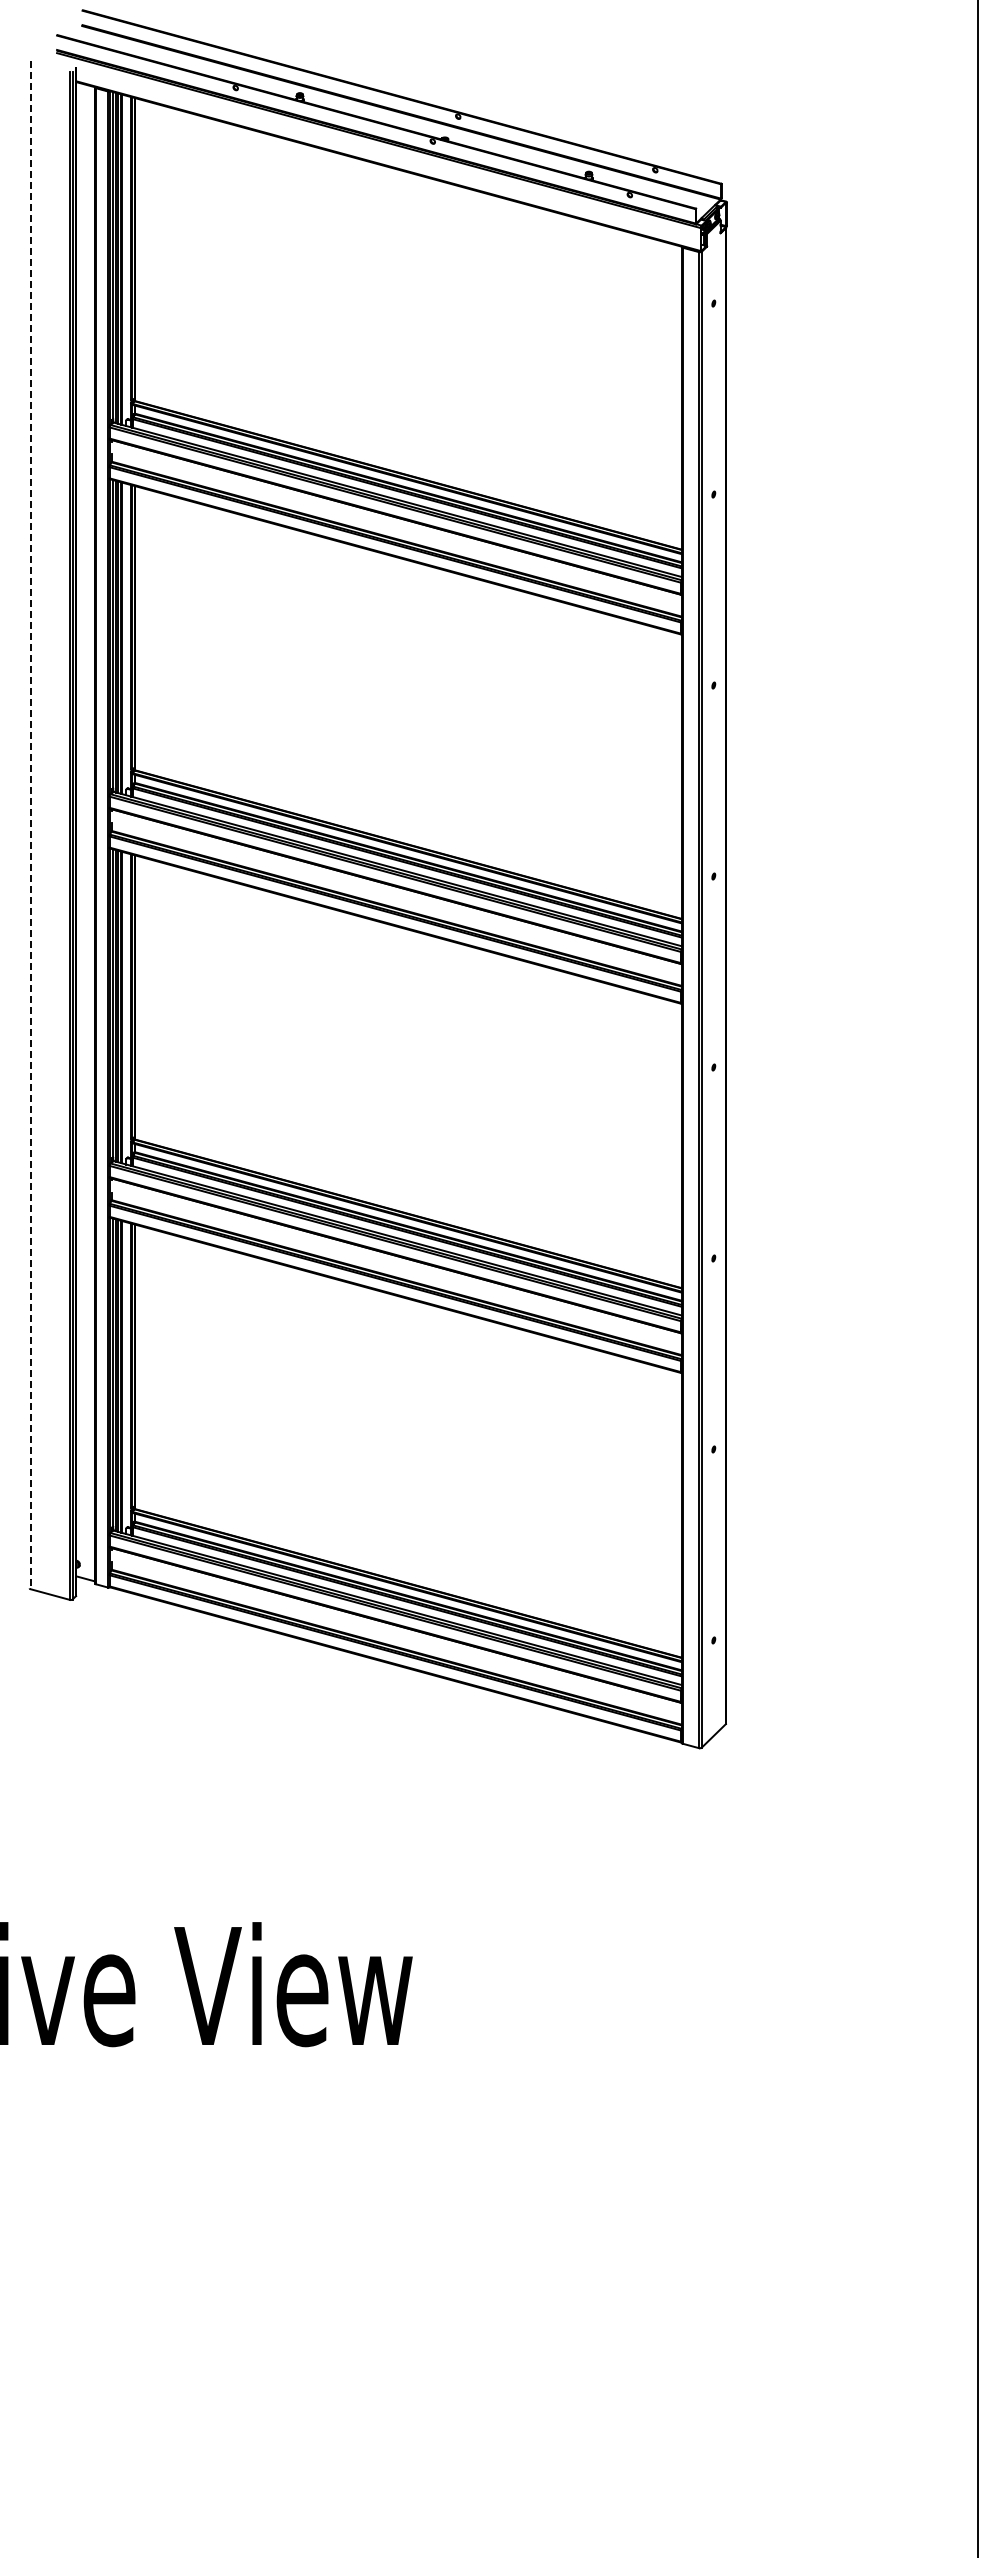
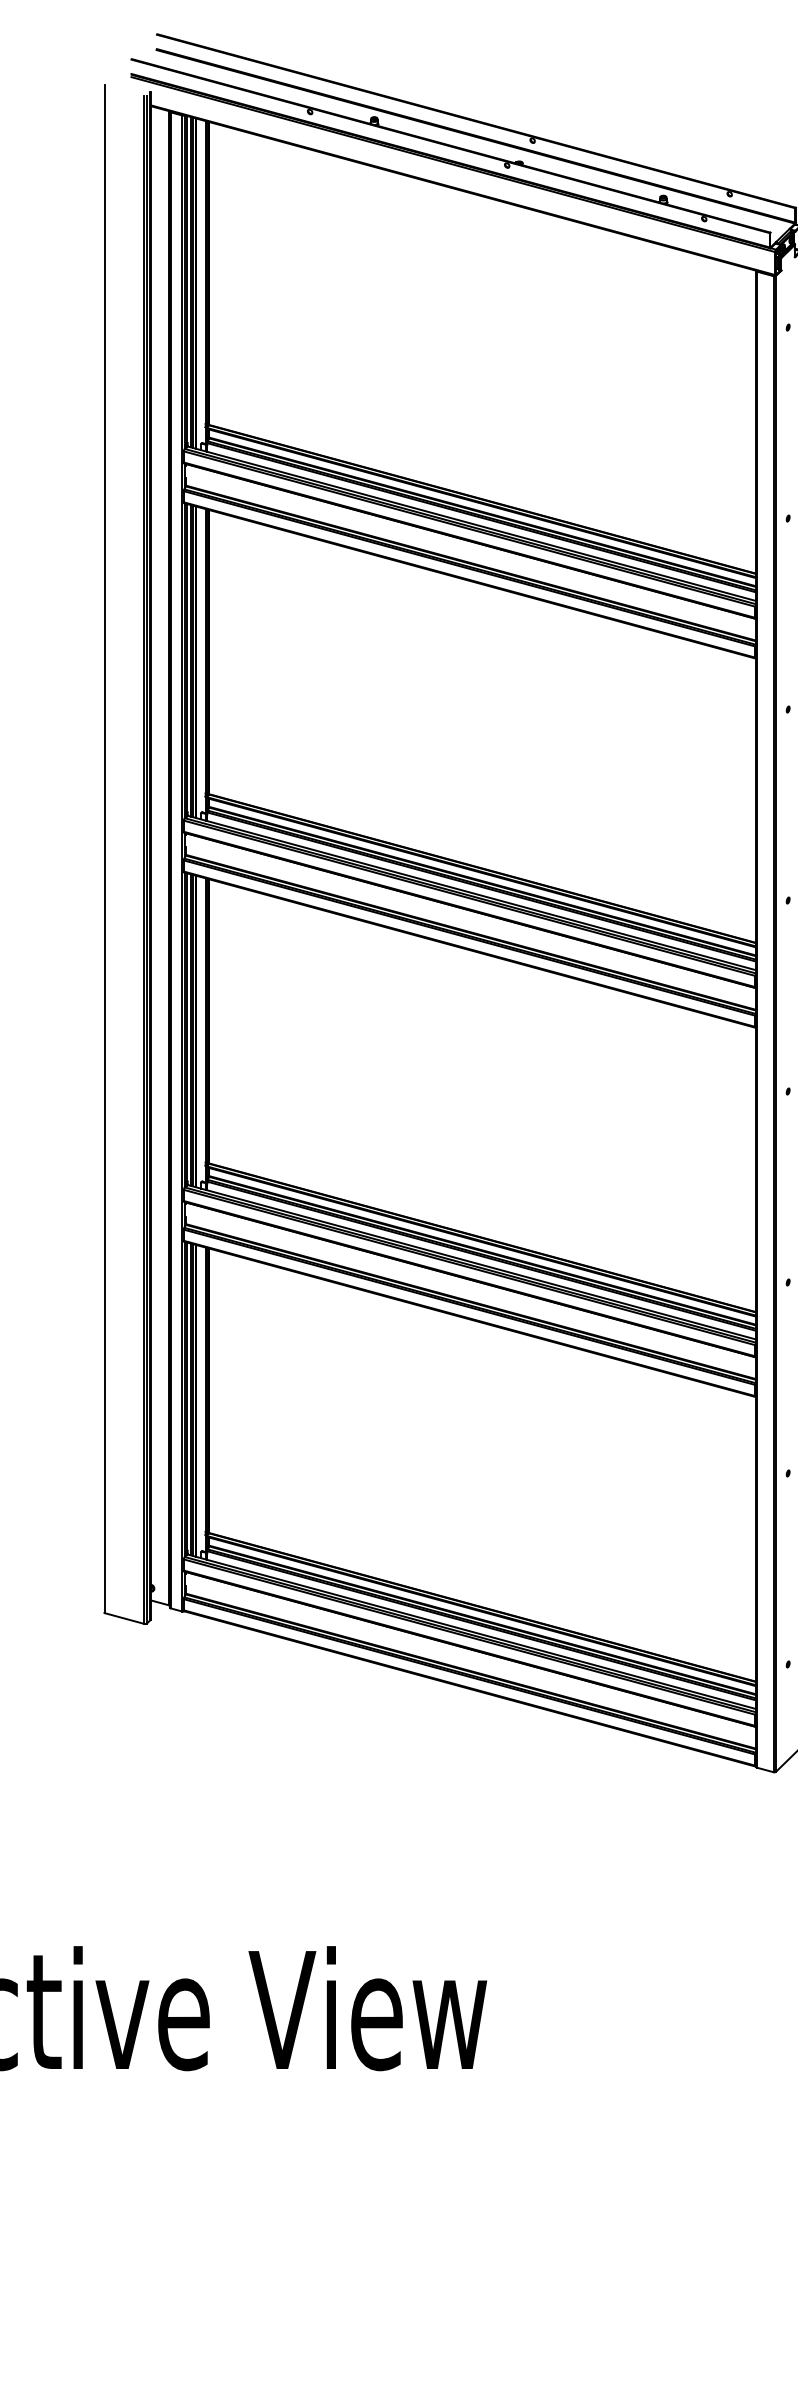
line: (30, 825) -> (104, 849), dashed -> solid

